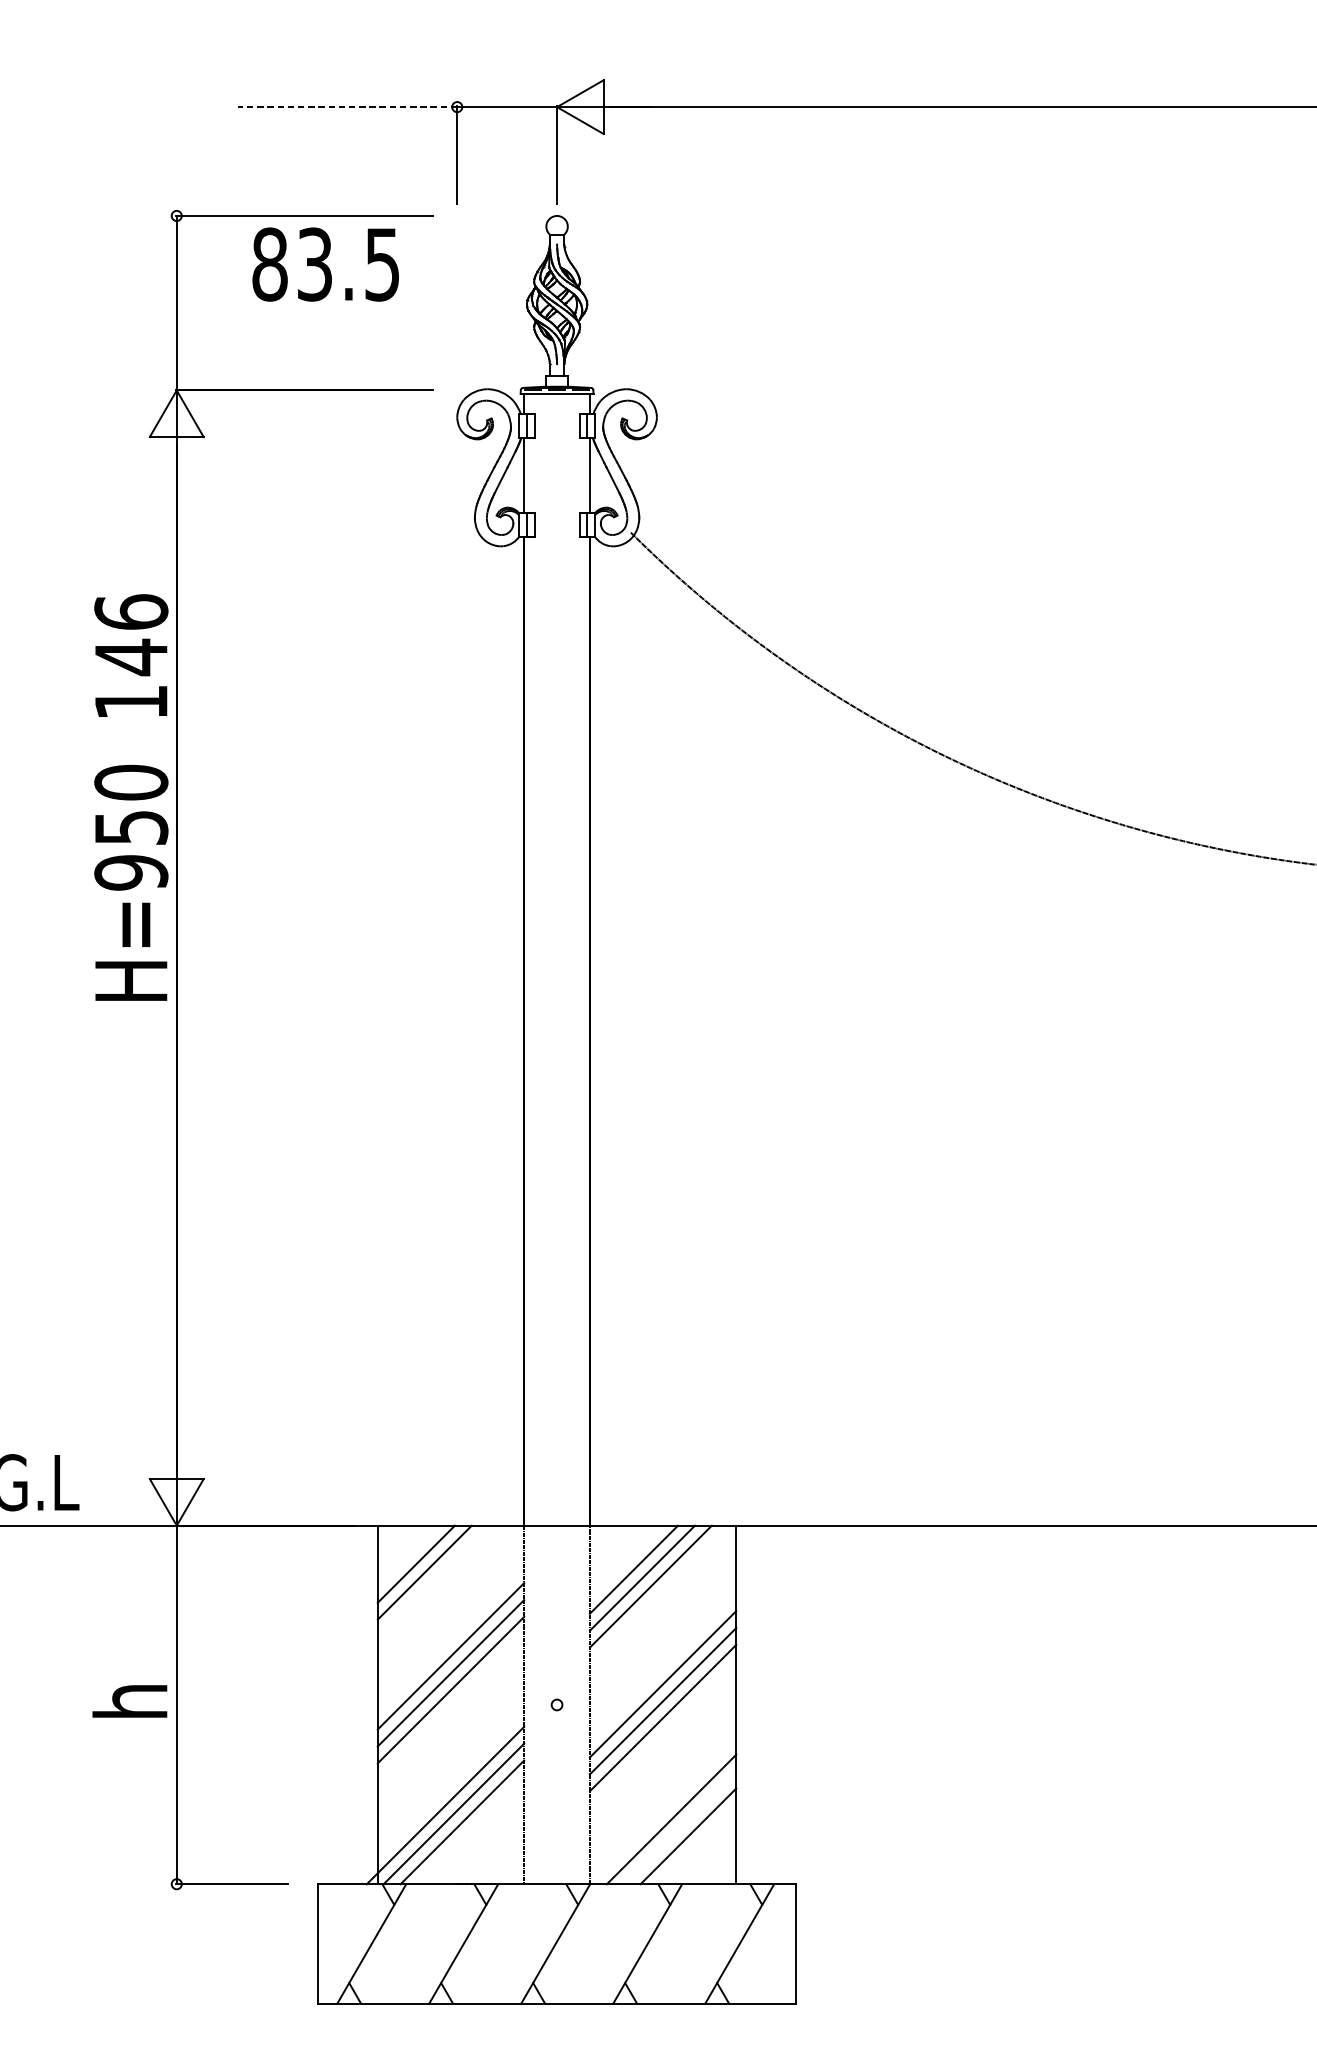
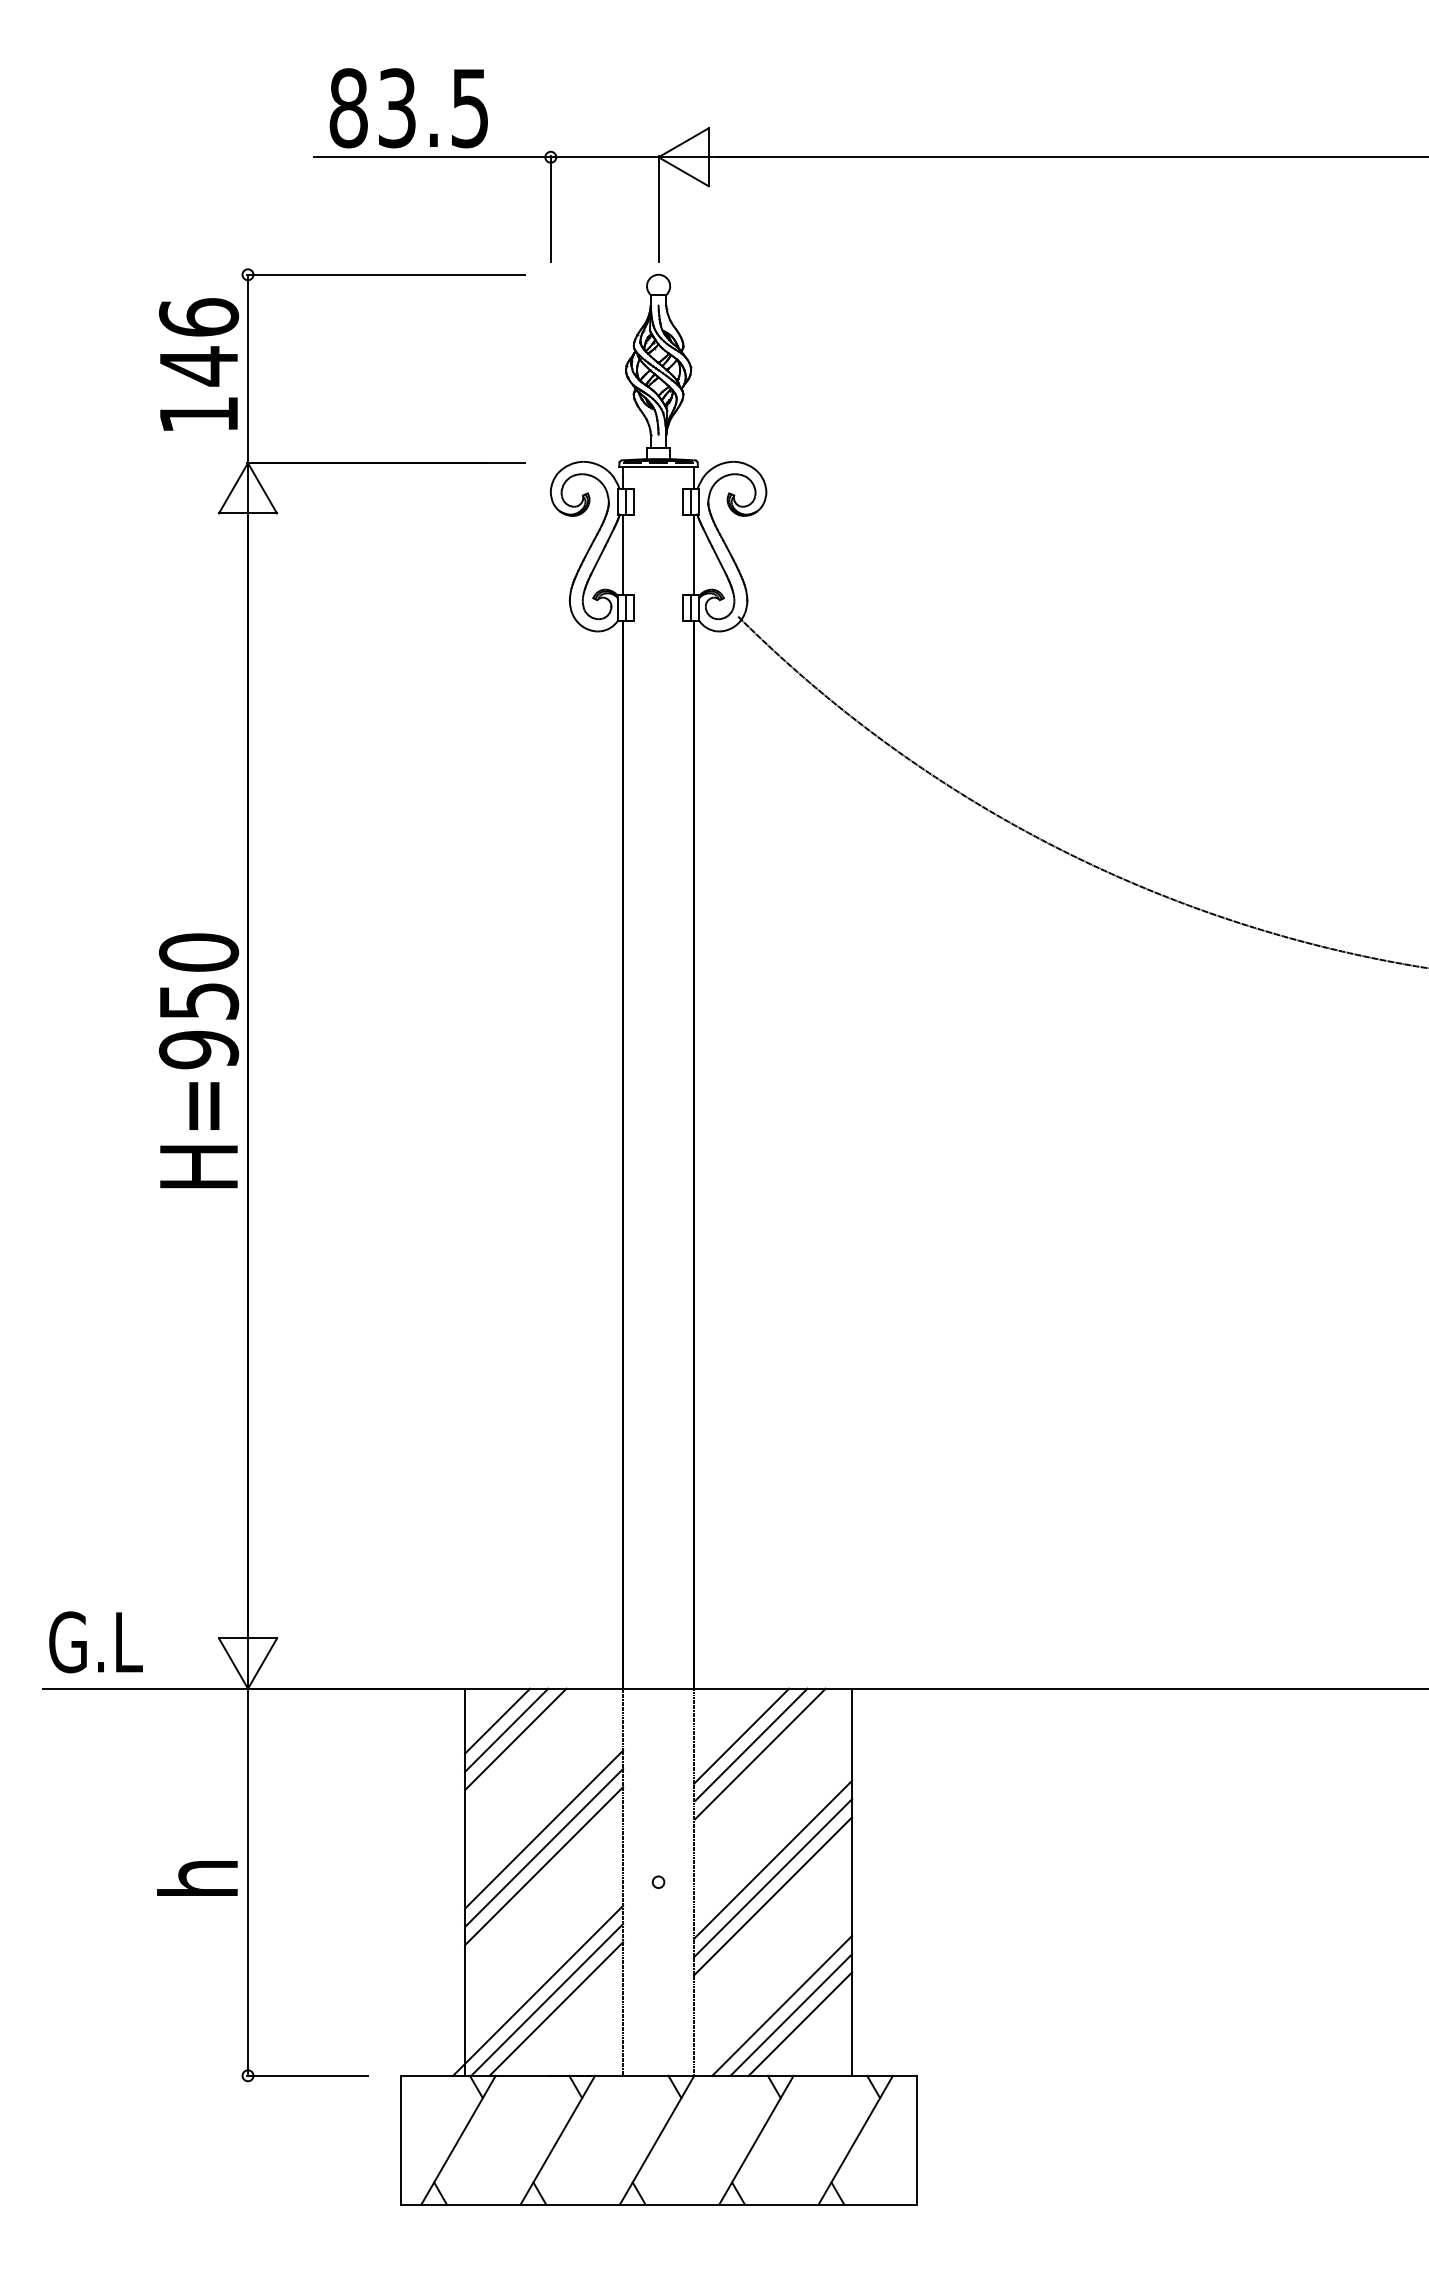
line: (347, 107) -> (432, 157), dashed -> solid
text: (325, 264) -> (408, 108), moved
text: (131, 655) -> (199, 364), moved
text: (131, 882) -> (199, 1060), moved
line: (407, 1555) -> (497, 1720), added
line: (680, 1827) -> (791, 2014), added

